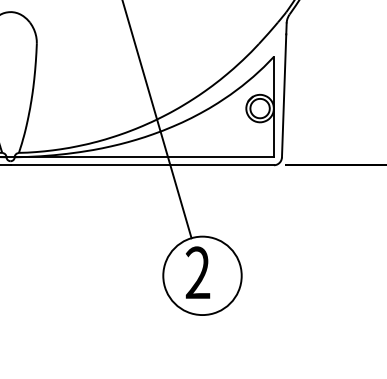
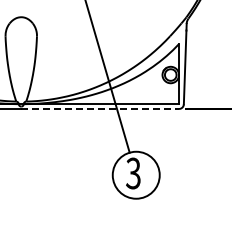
line: (142, 166) -> (100, 109), solid -> dashed
text: (197, 272) -> (133, 173), 2 -> 3

